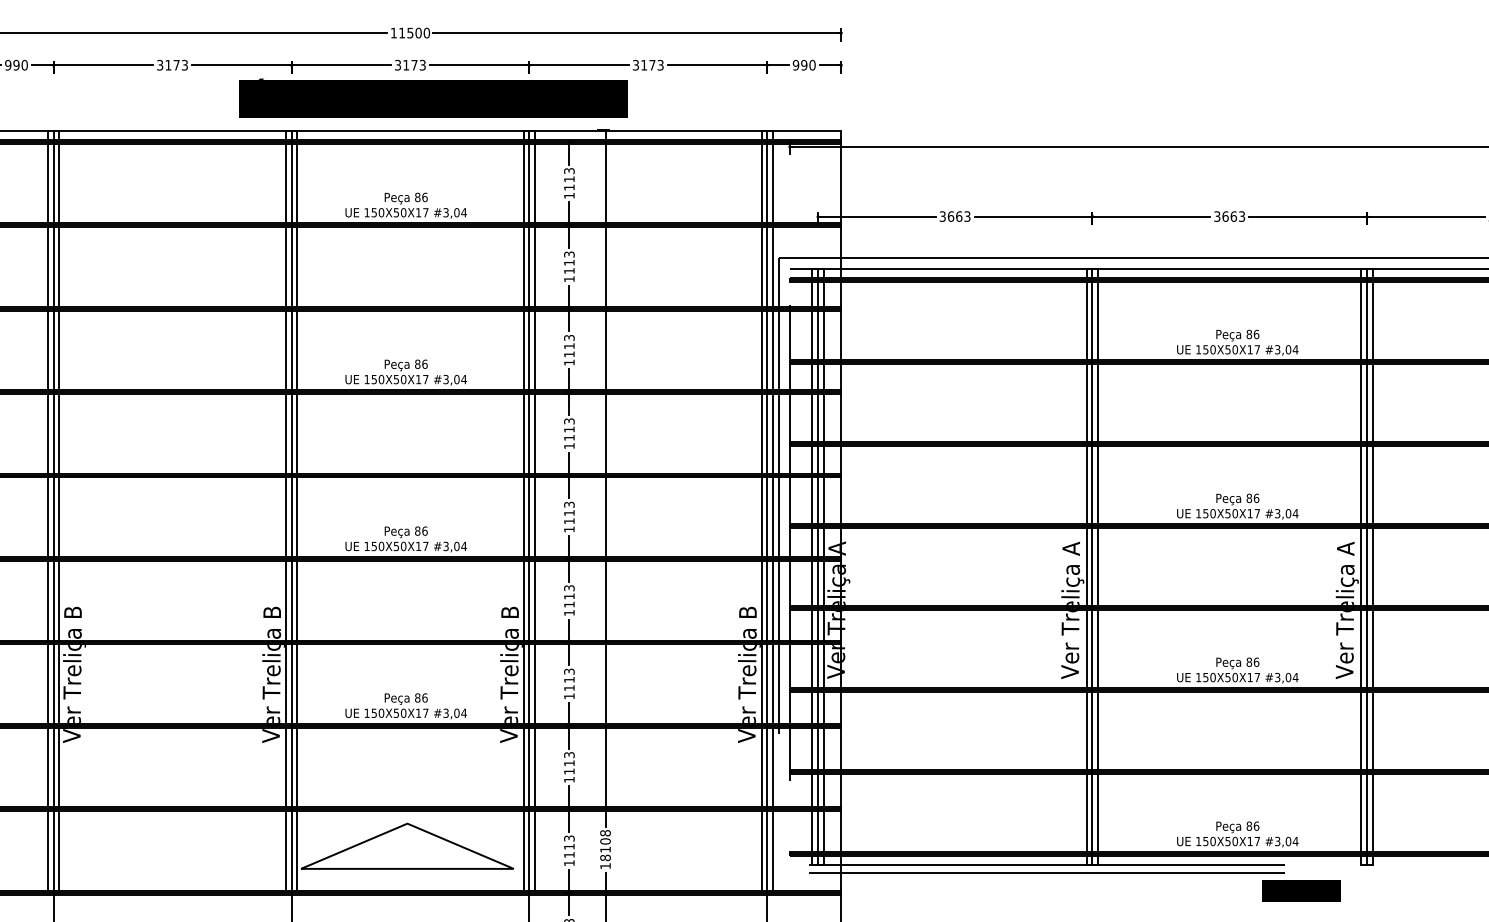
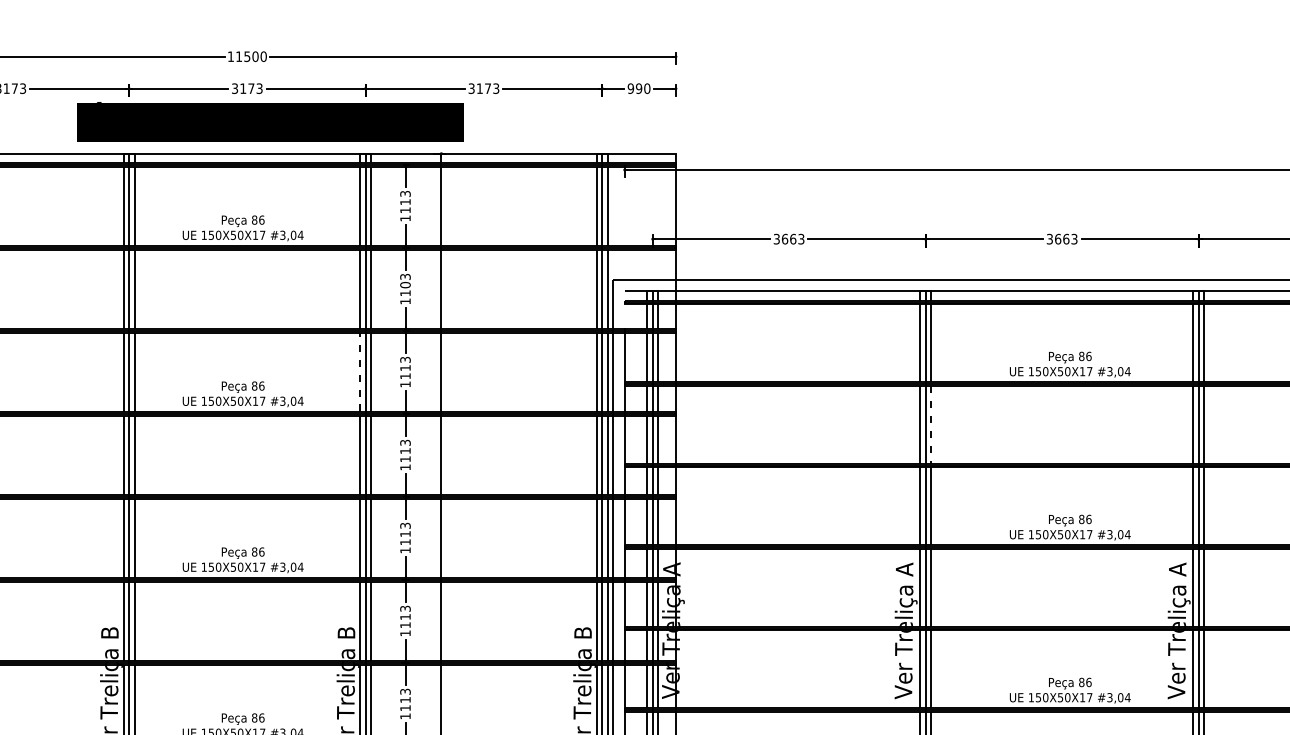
text: (569, 262) -> (405, 284), 1113 -> 1103
line: (523, 350) -> (359, 372), solid -> dashed
line: (1098, 403) -> (931, 425), solid -> dashed

